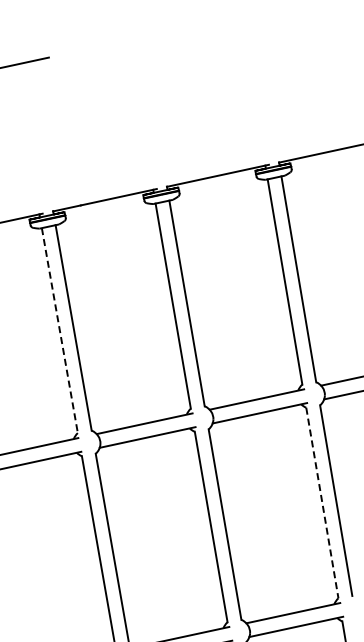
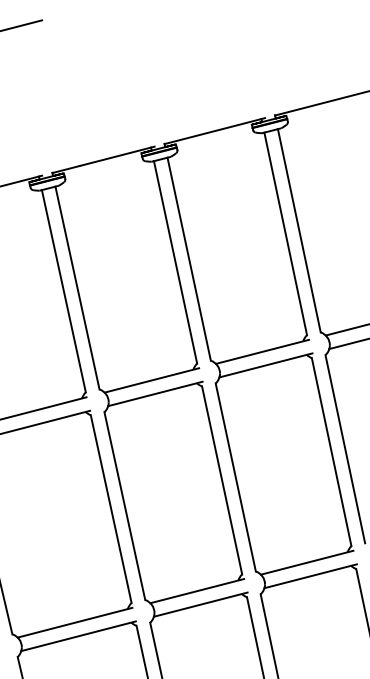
line: (59, 330) -> (63, 291), dashed -> solid
line: (322, 503) -> (331, 452), dashed -> solid

